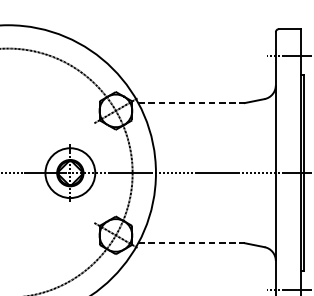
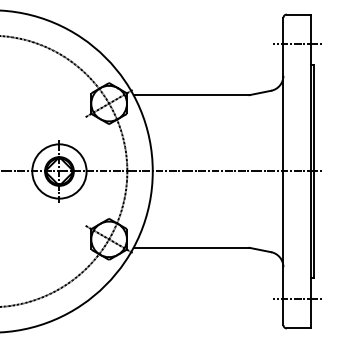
line: (191, 103) -> (191, 95), dashed -> solid
line: (191, 242) -> (191, 247), dashed -> solid

